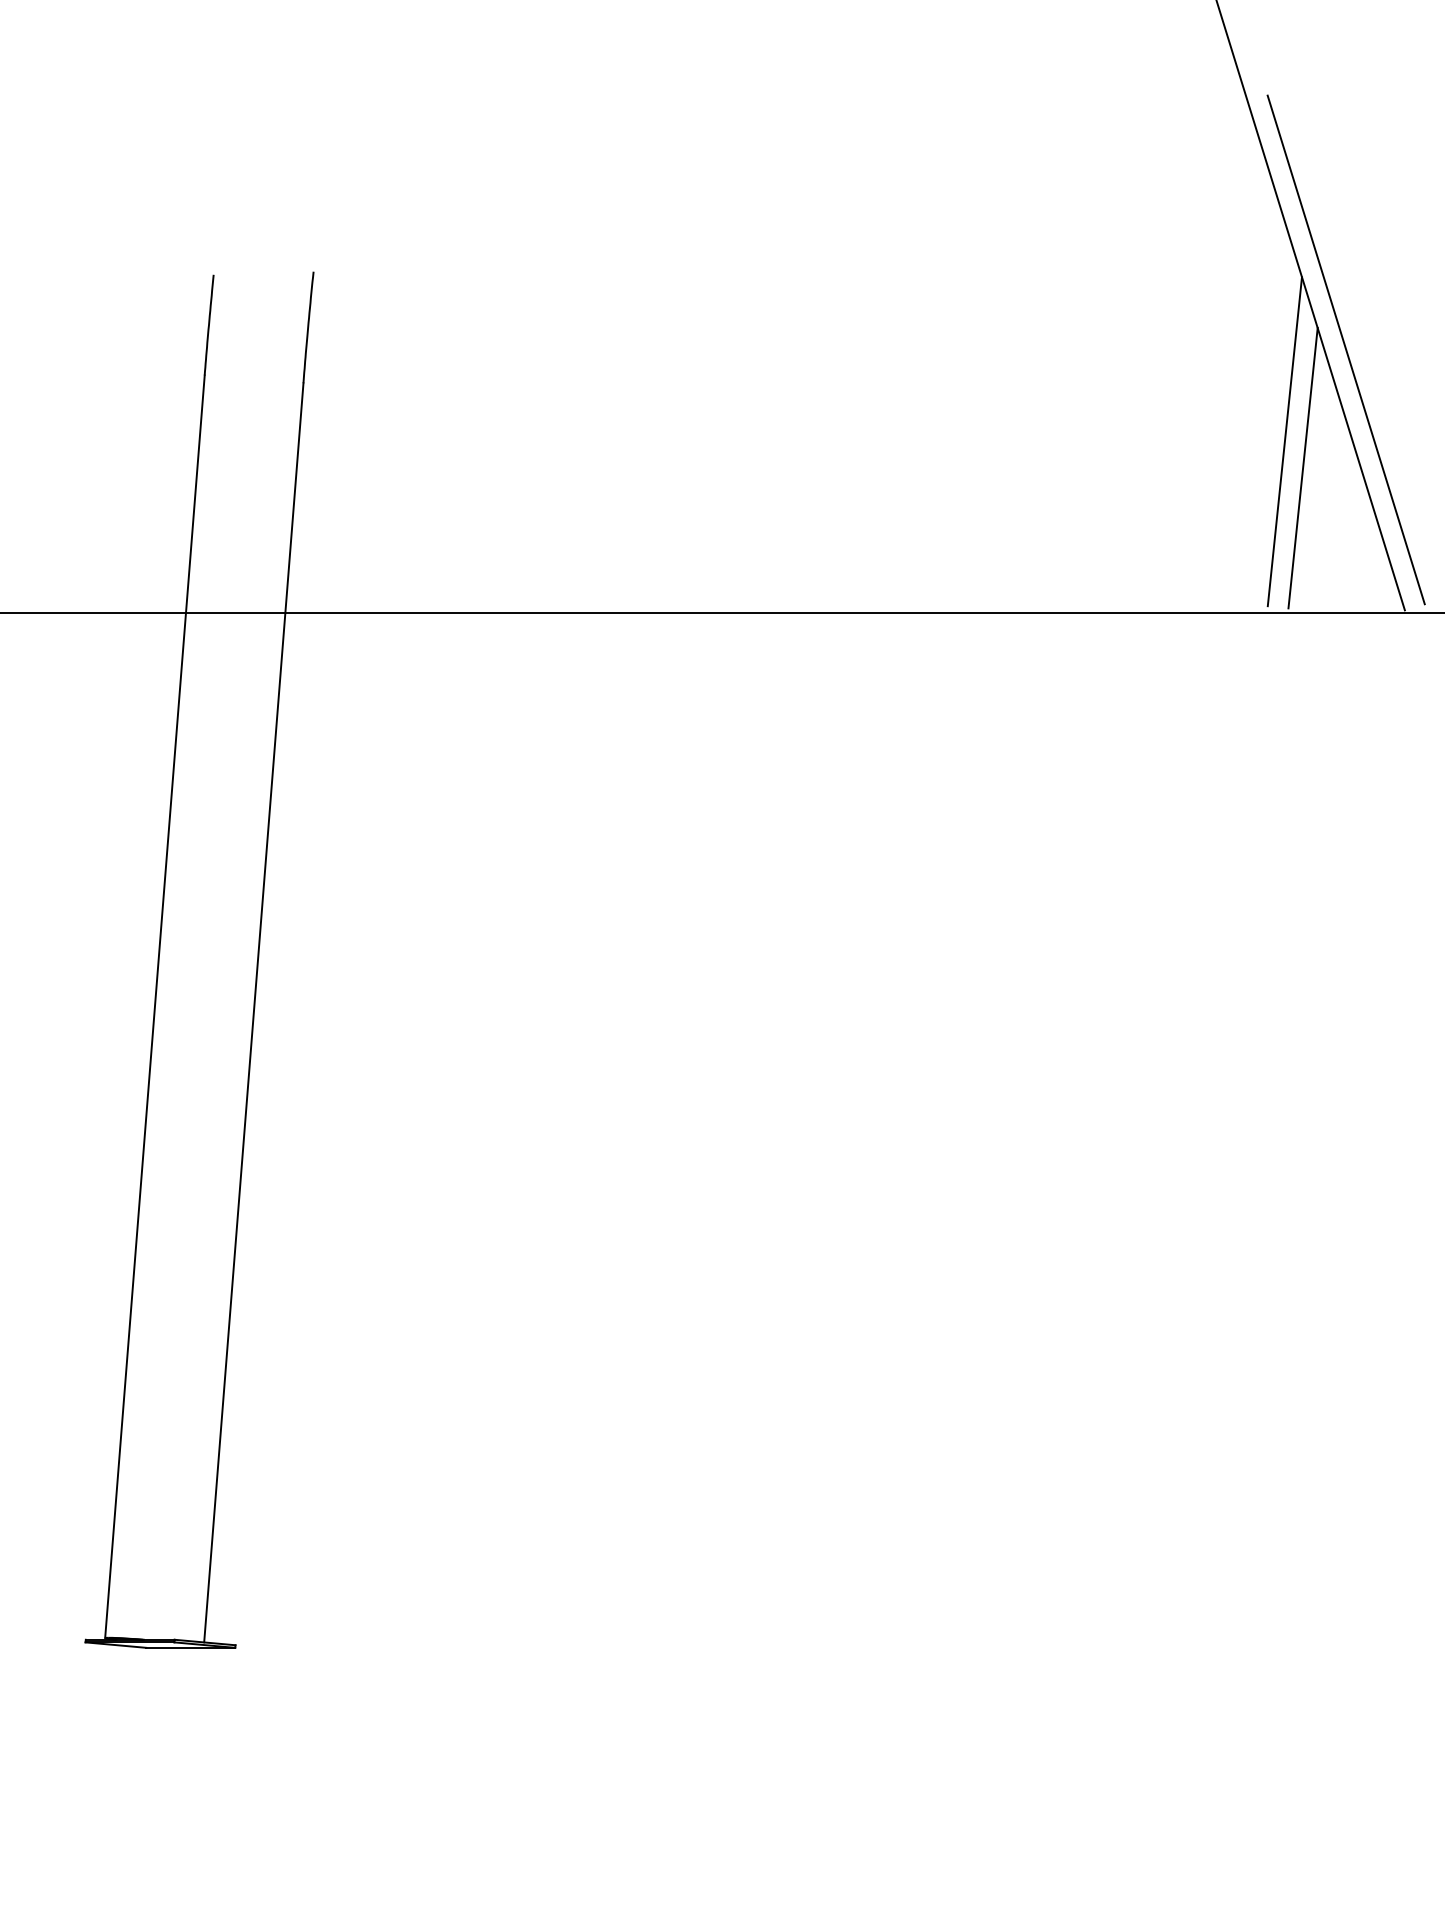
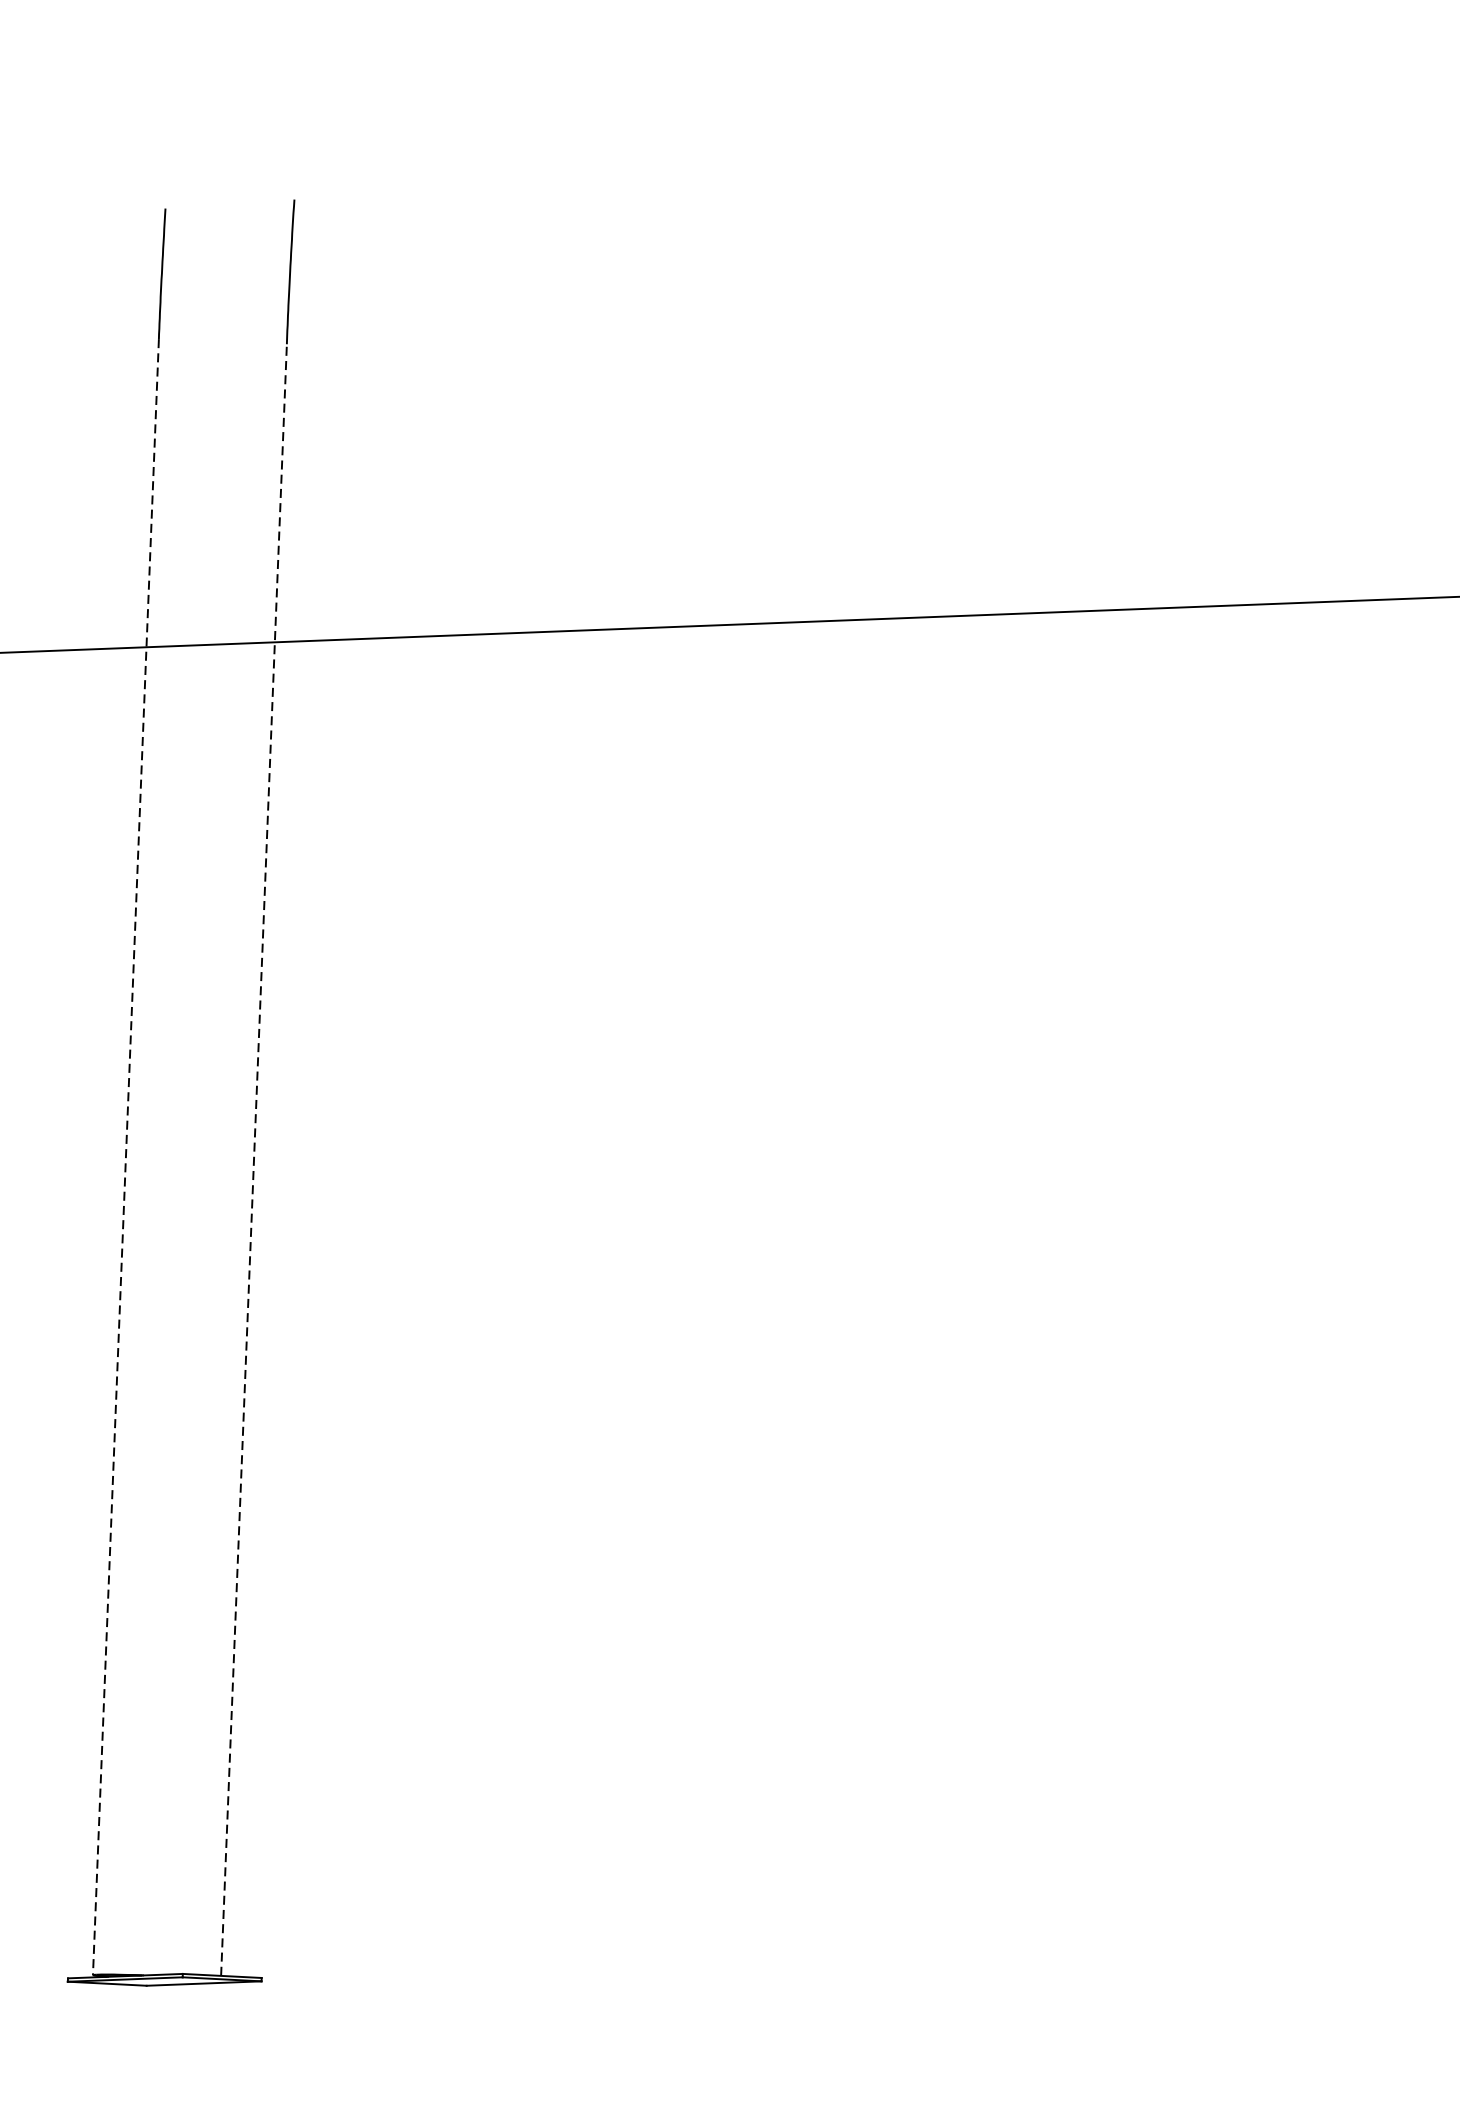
line: (154, 1007) -> (125, 1158), solid -> dashed
line: (253, 1012) -> (253, 1159), solid -> dashed

